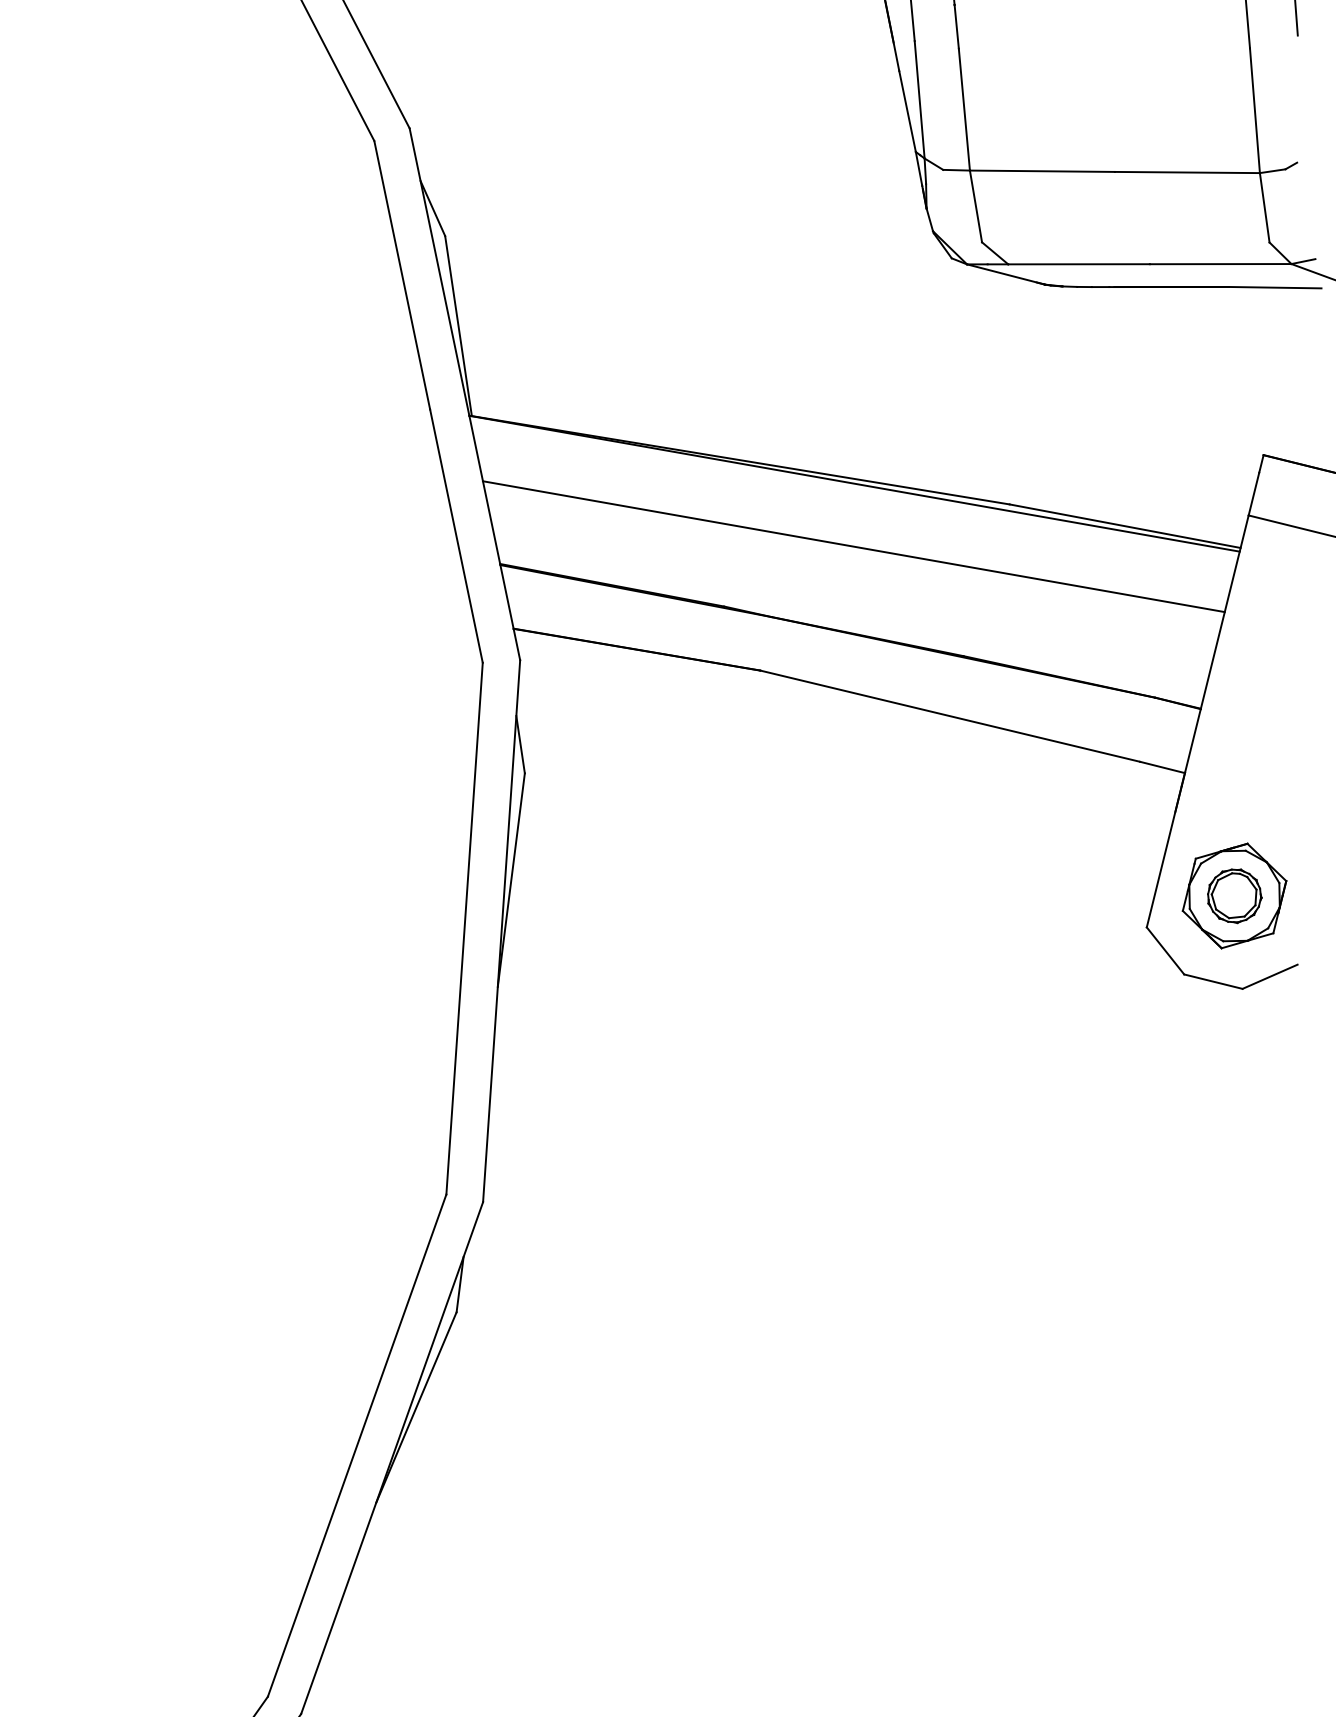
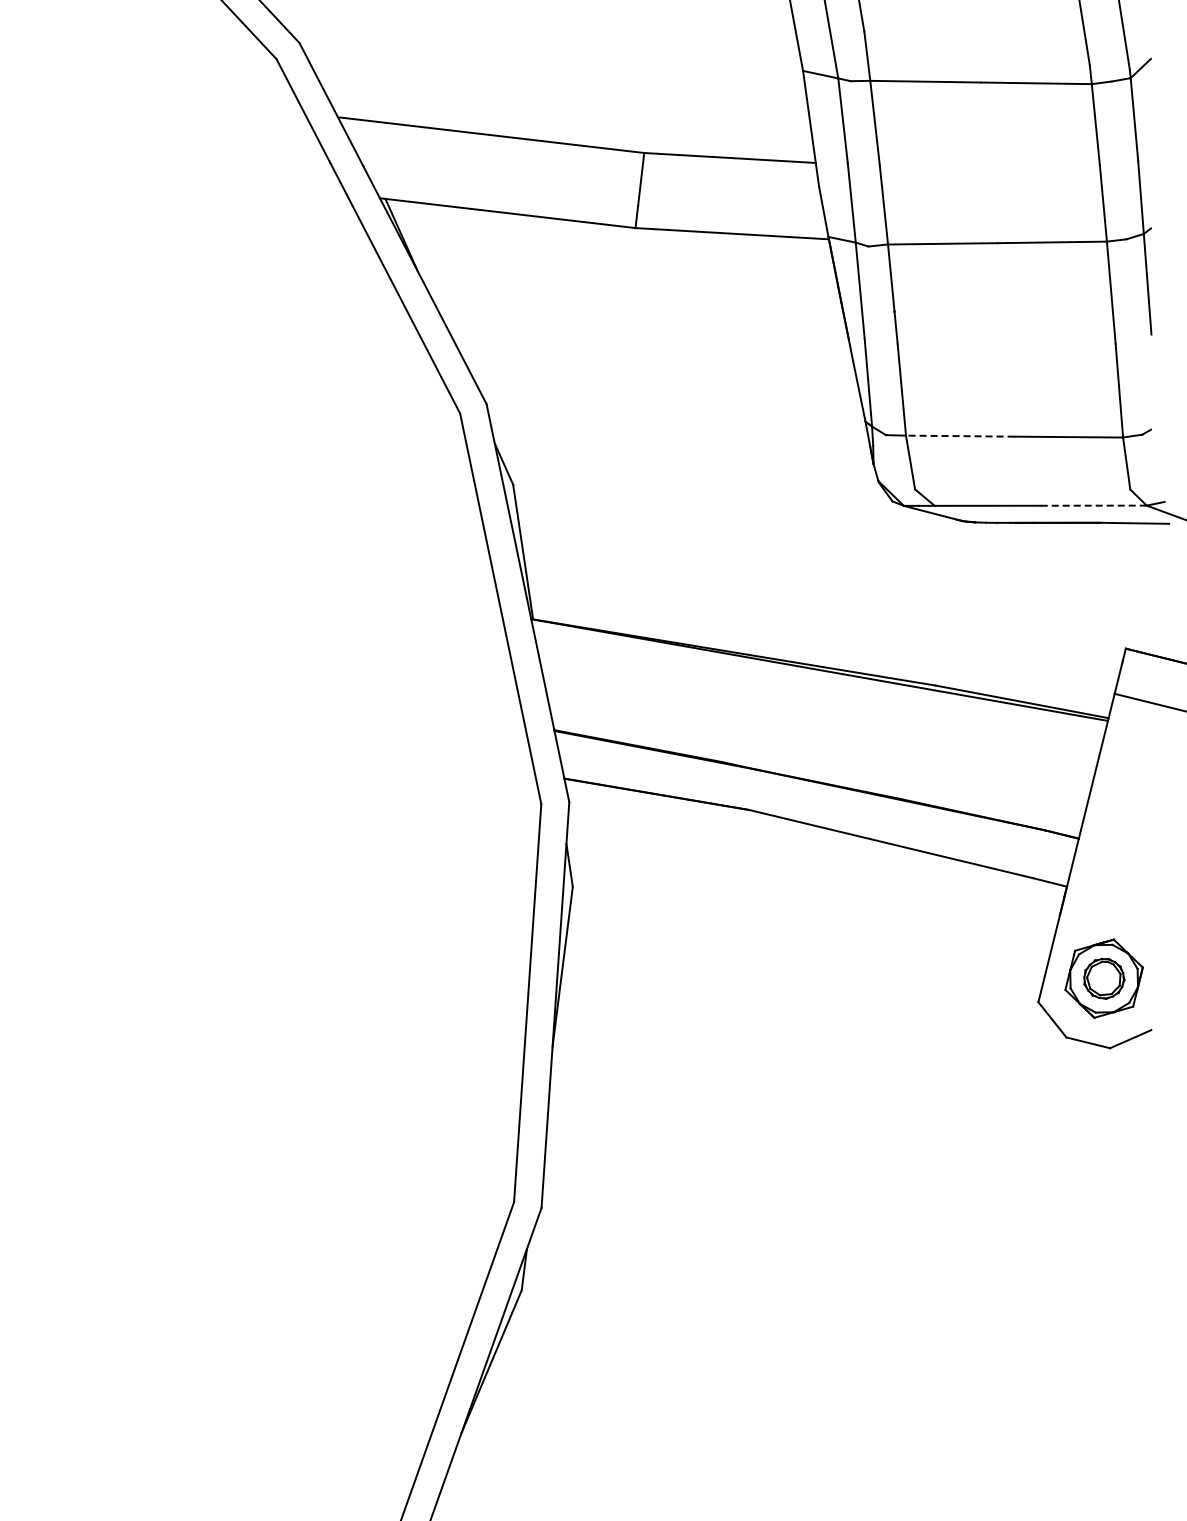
line: (1041, 171) -> (959, 436), solid -> dashed
line: (1220, 263) -> (1093, 505), solid -> dashed
line: (853, 547) -> (818, 717), removed

